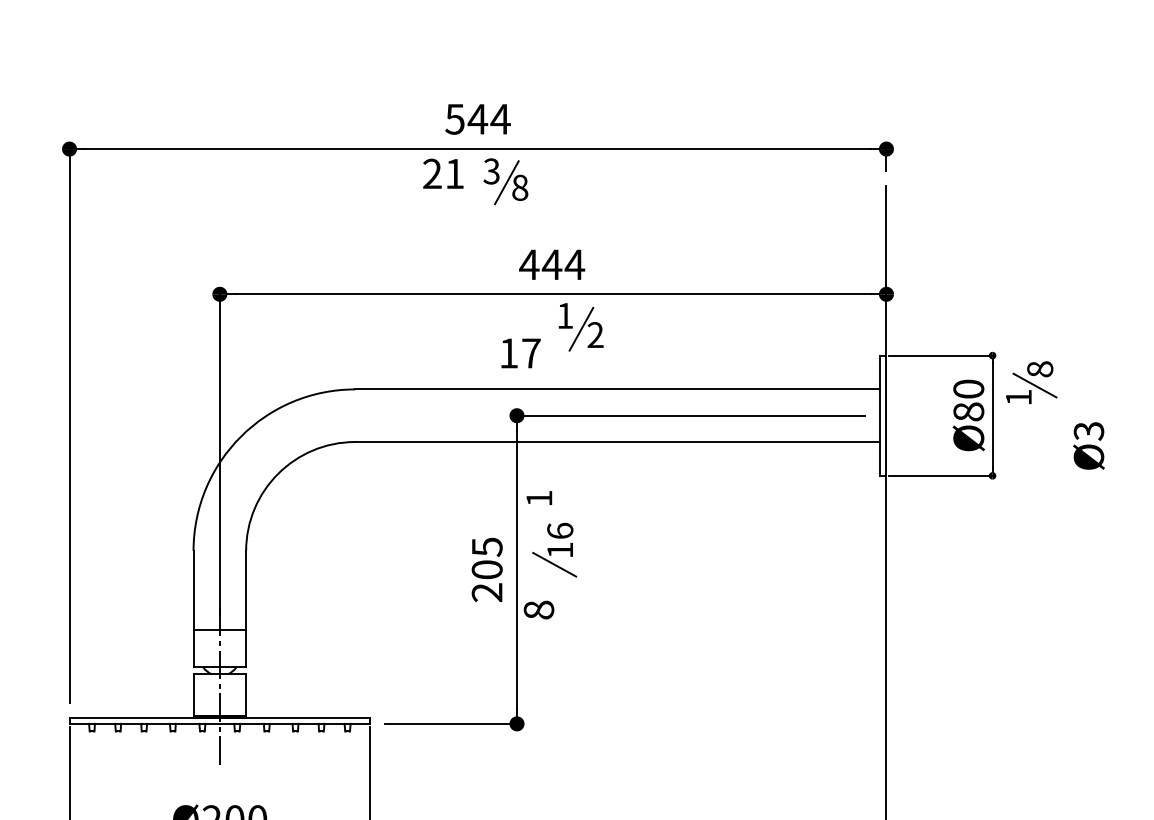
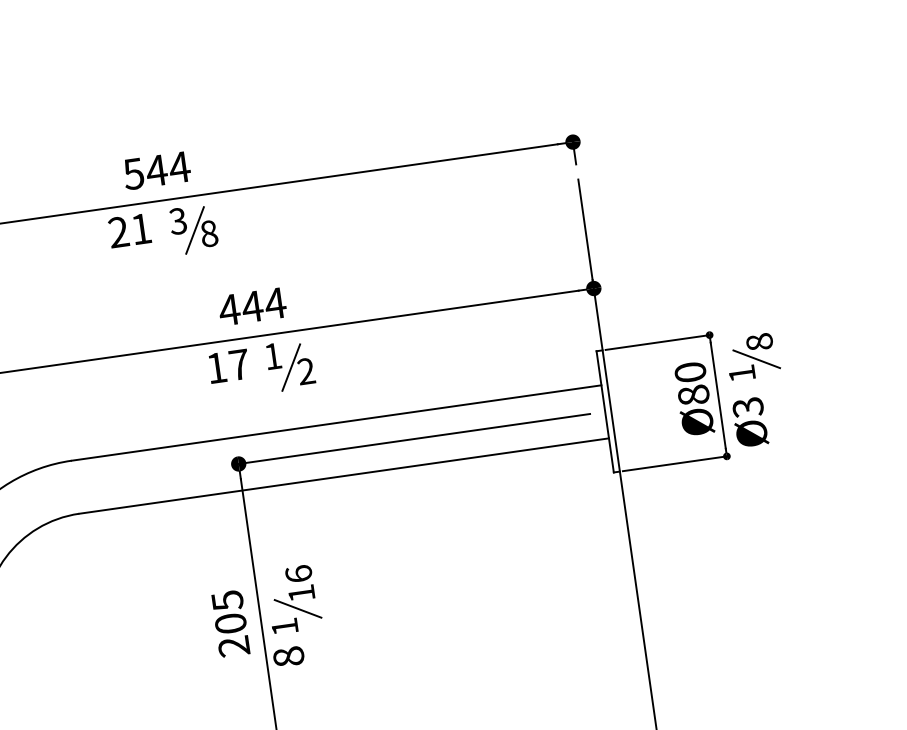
text: (520, 353) -> (228, 366), moved
text: (1088, 445) -> (749, 421), moved
text: (539, 497) -> (284, 625), moved

